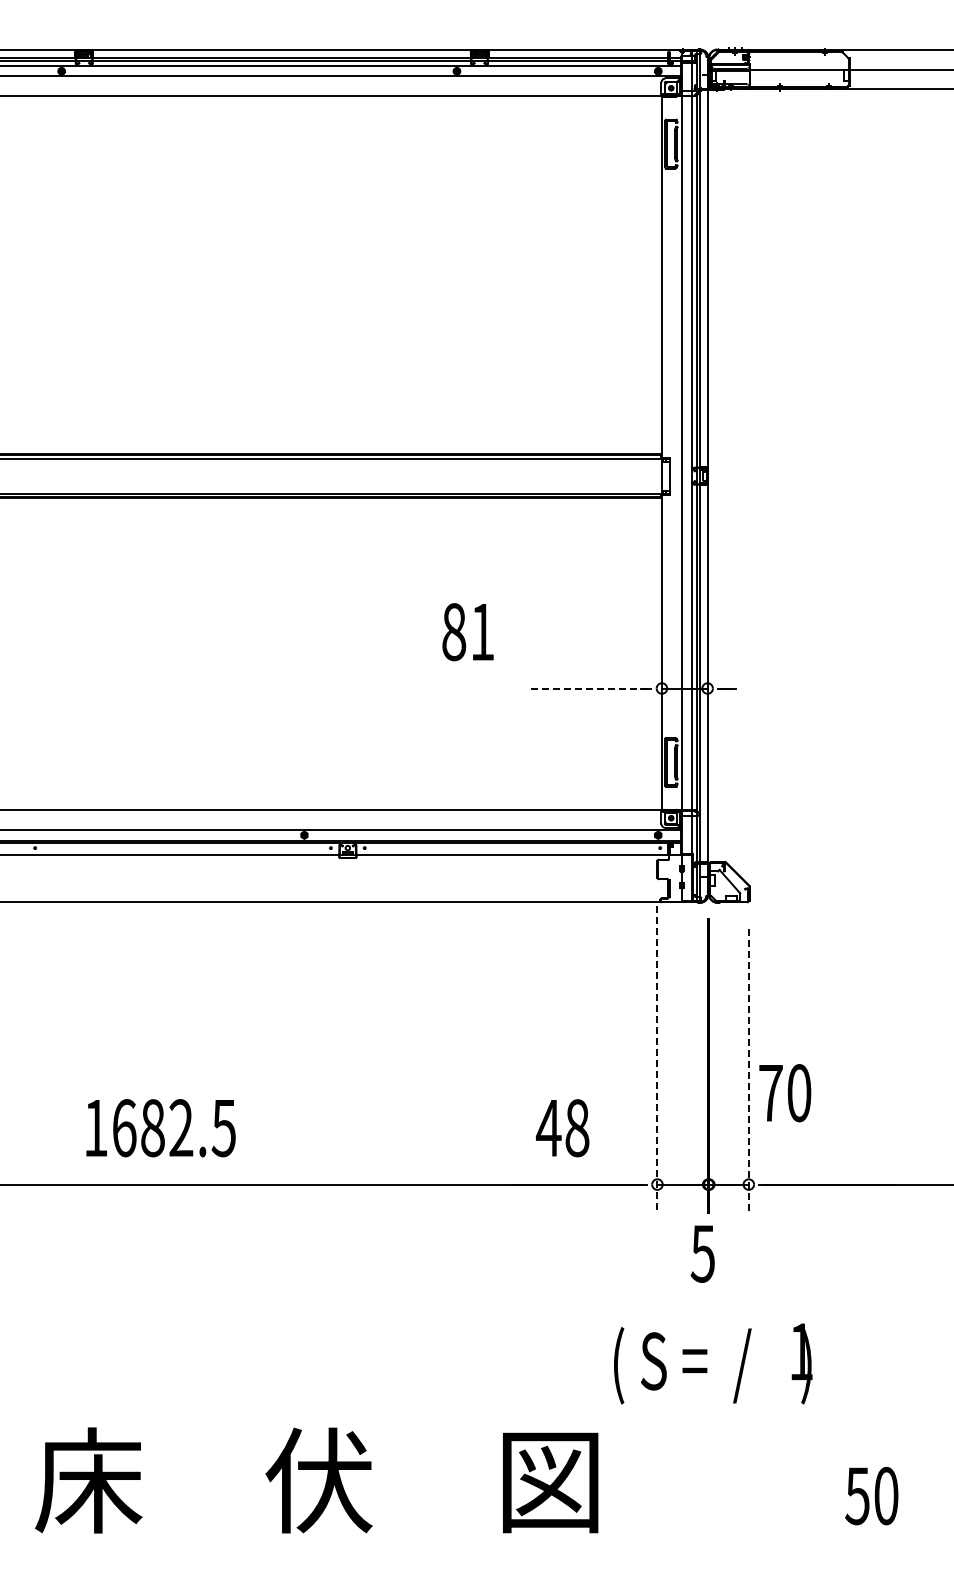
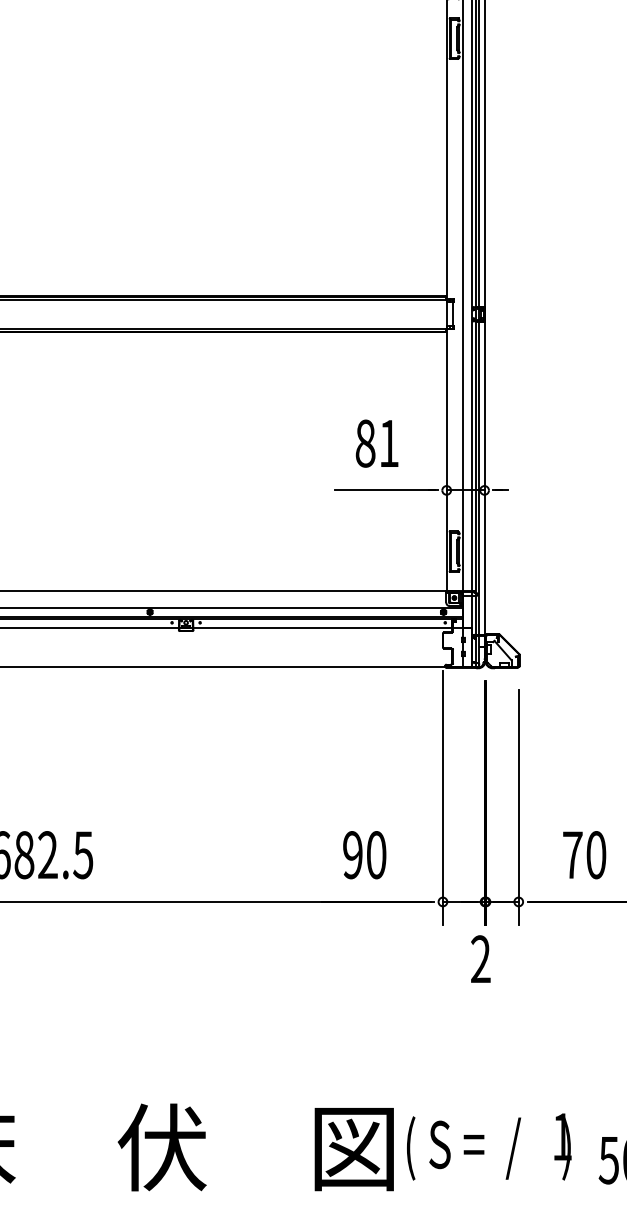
text: (467, 632) -> (376, 443), moved
line: (587, 688) -> (384, 490), dashed -> solid
line: (657, 1059) -> (443, 798), dashed -> solid
line: (748, 1071) -> (518, 808), dashed -> solid
text: (785, 1093) -> (584, 855), moved
text: (562, 1128) -> (364, 855), 48 -> 90
text: (702, 1253) -> (480, 959), 5 -> 2
text: (713, 1363) -> (489, 1146), moved

